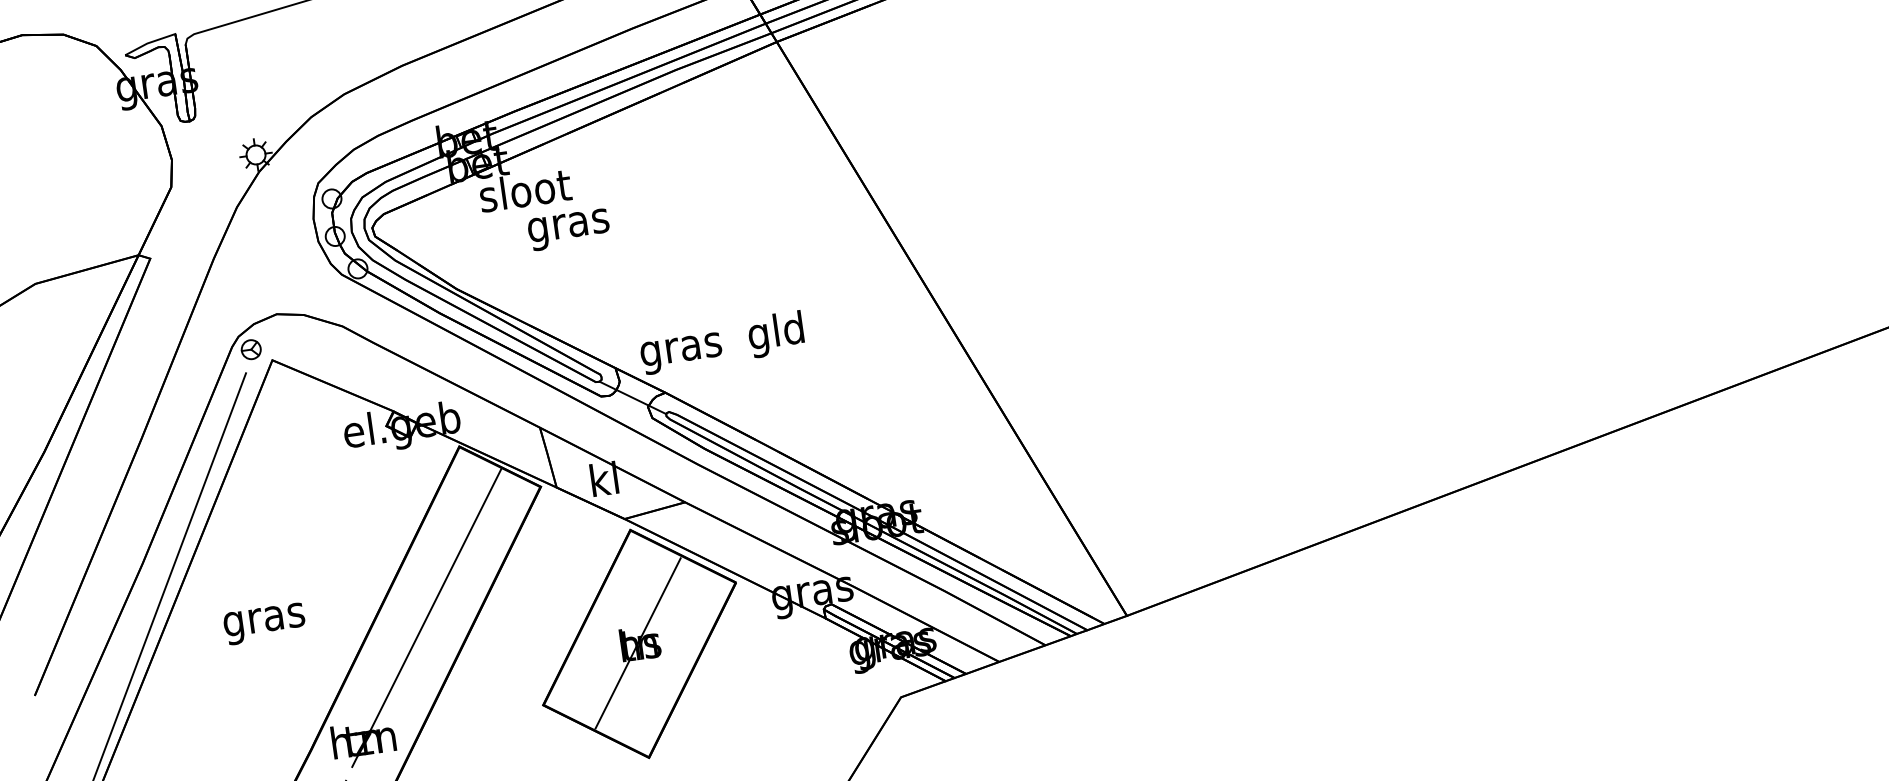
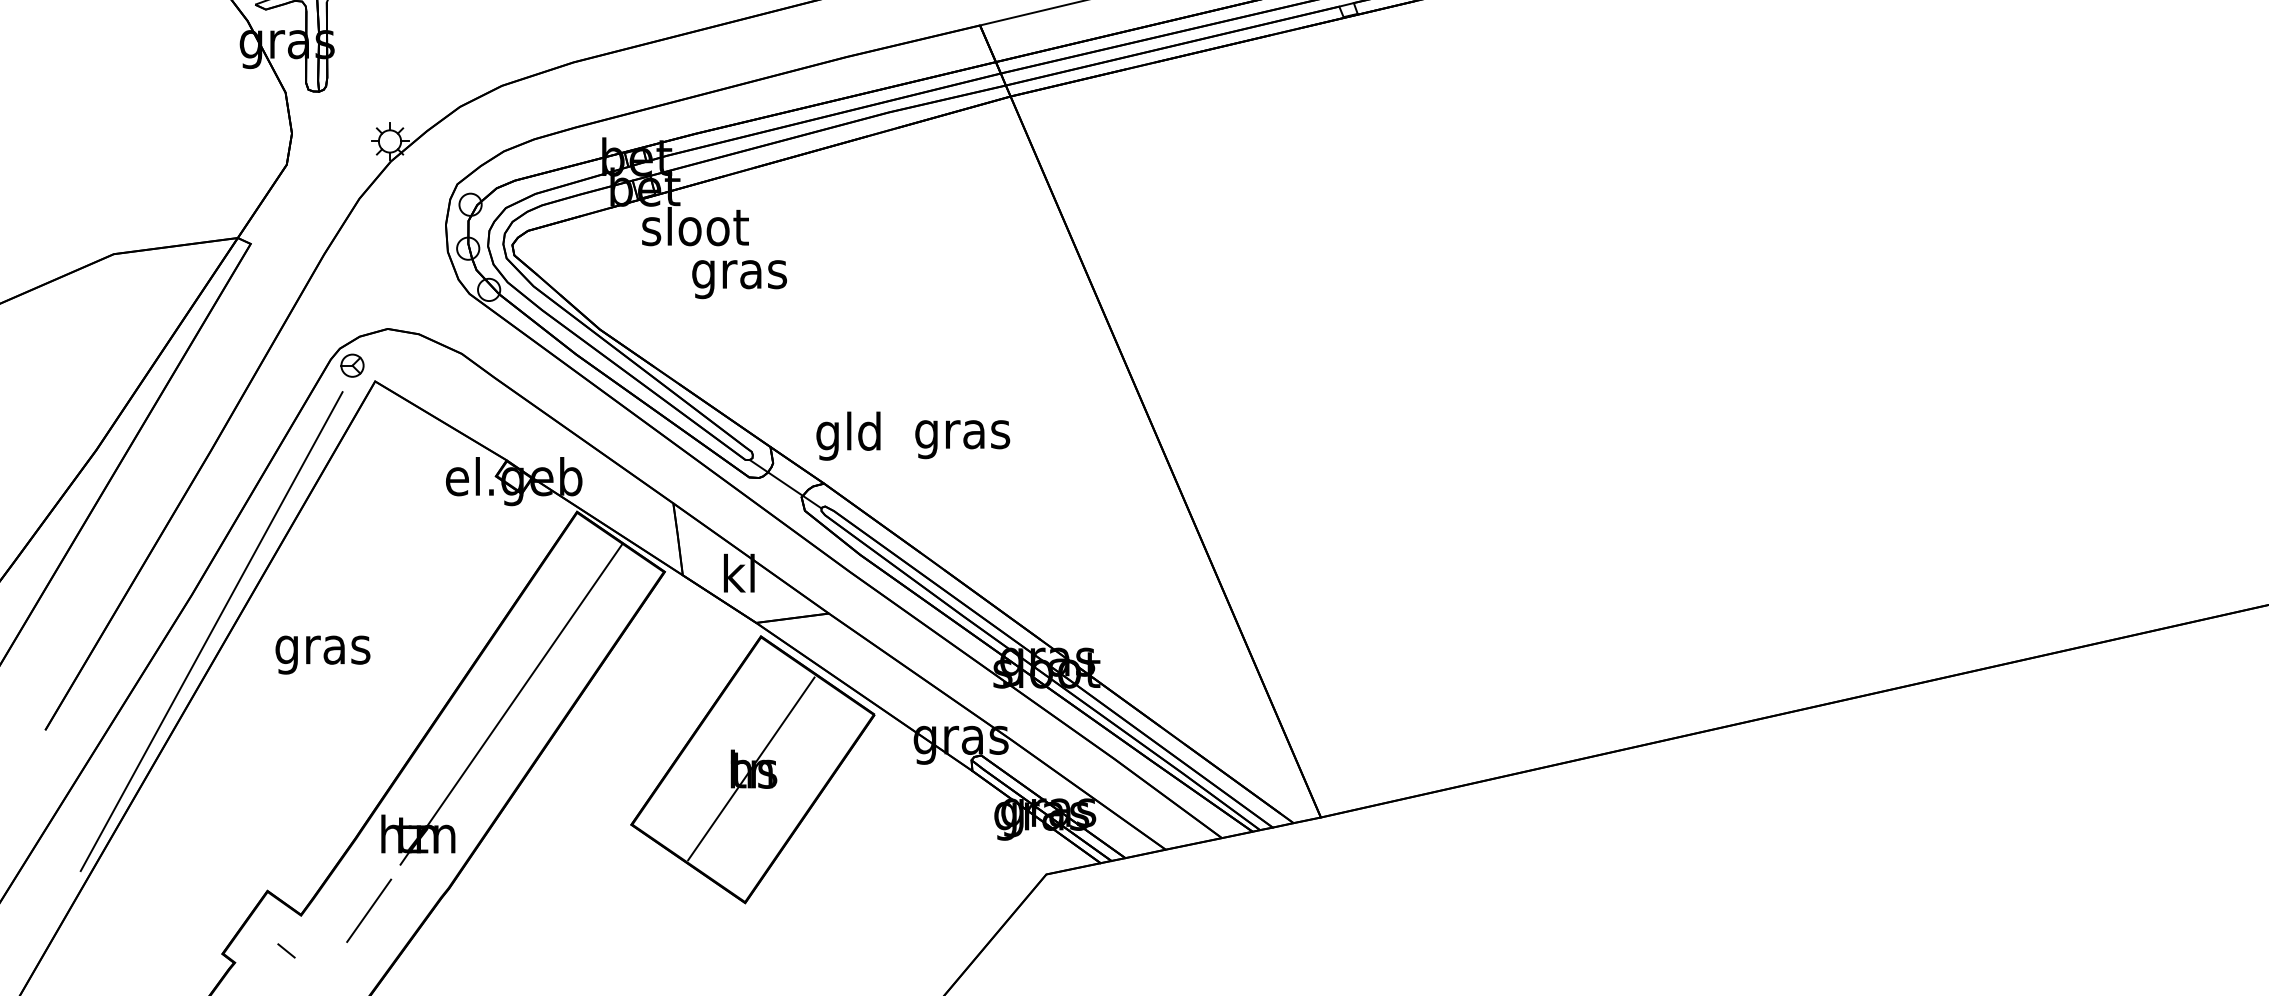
text: (776, 334) -> (962, 434), gld -> gras
text: (681, 348) -> (849, 435), gras -> gld
text: (264, 623) -> (322, 654), moved

